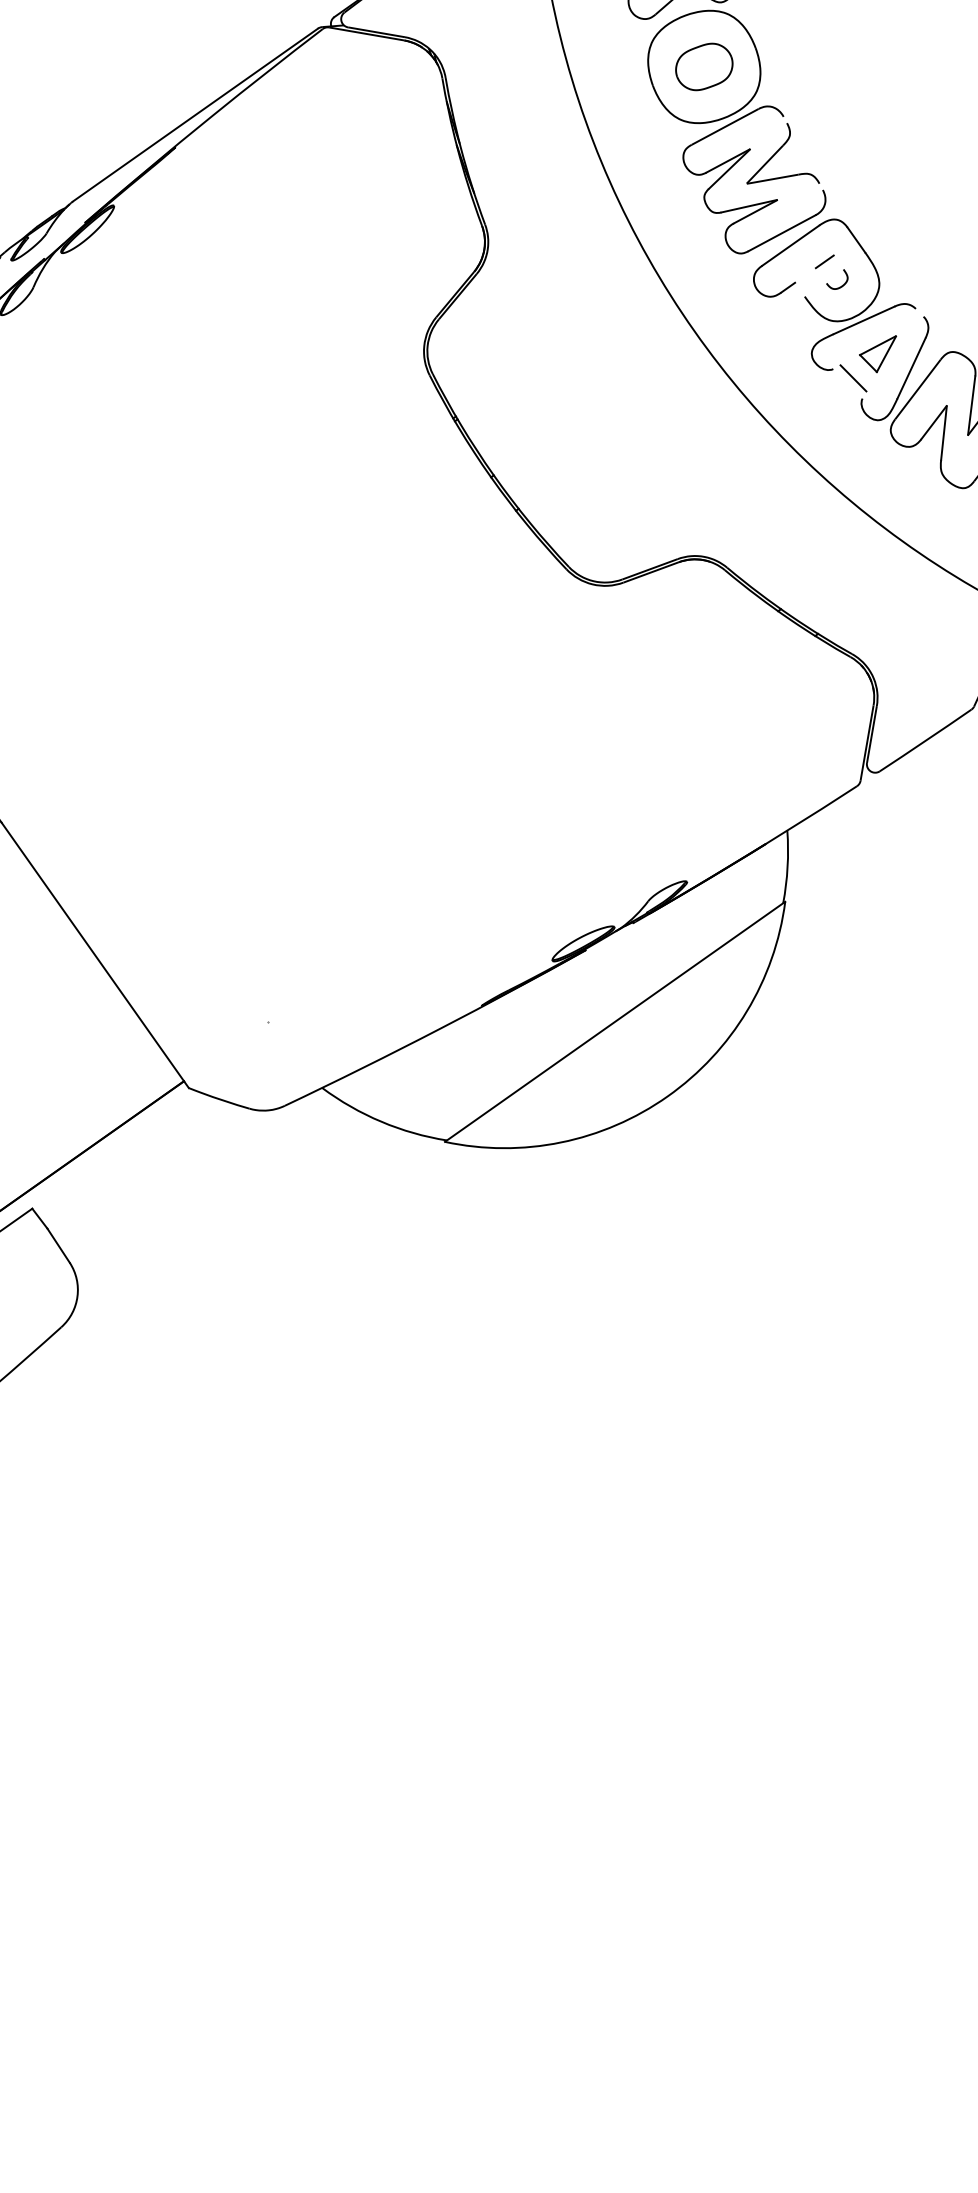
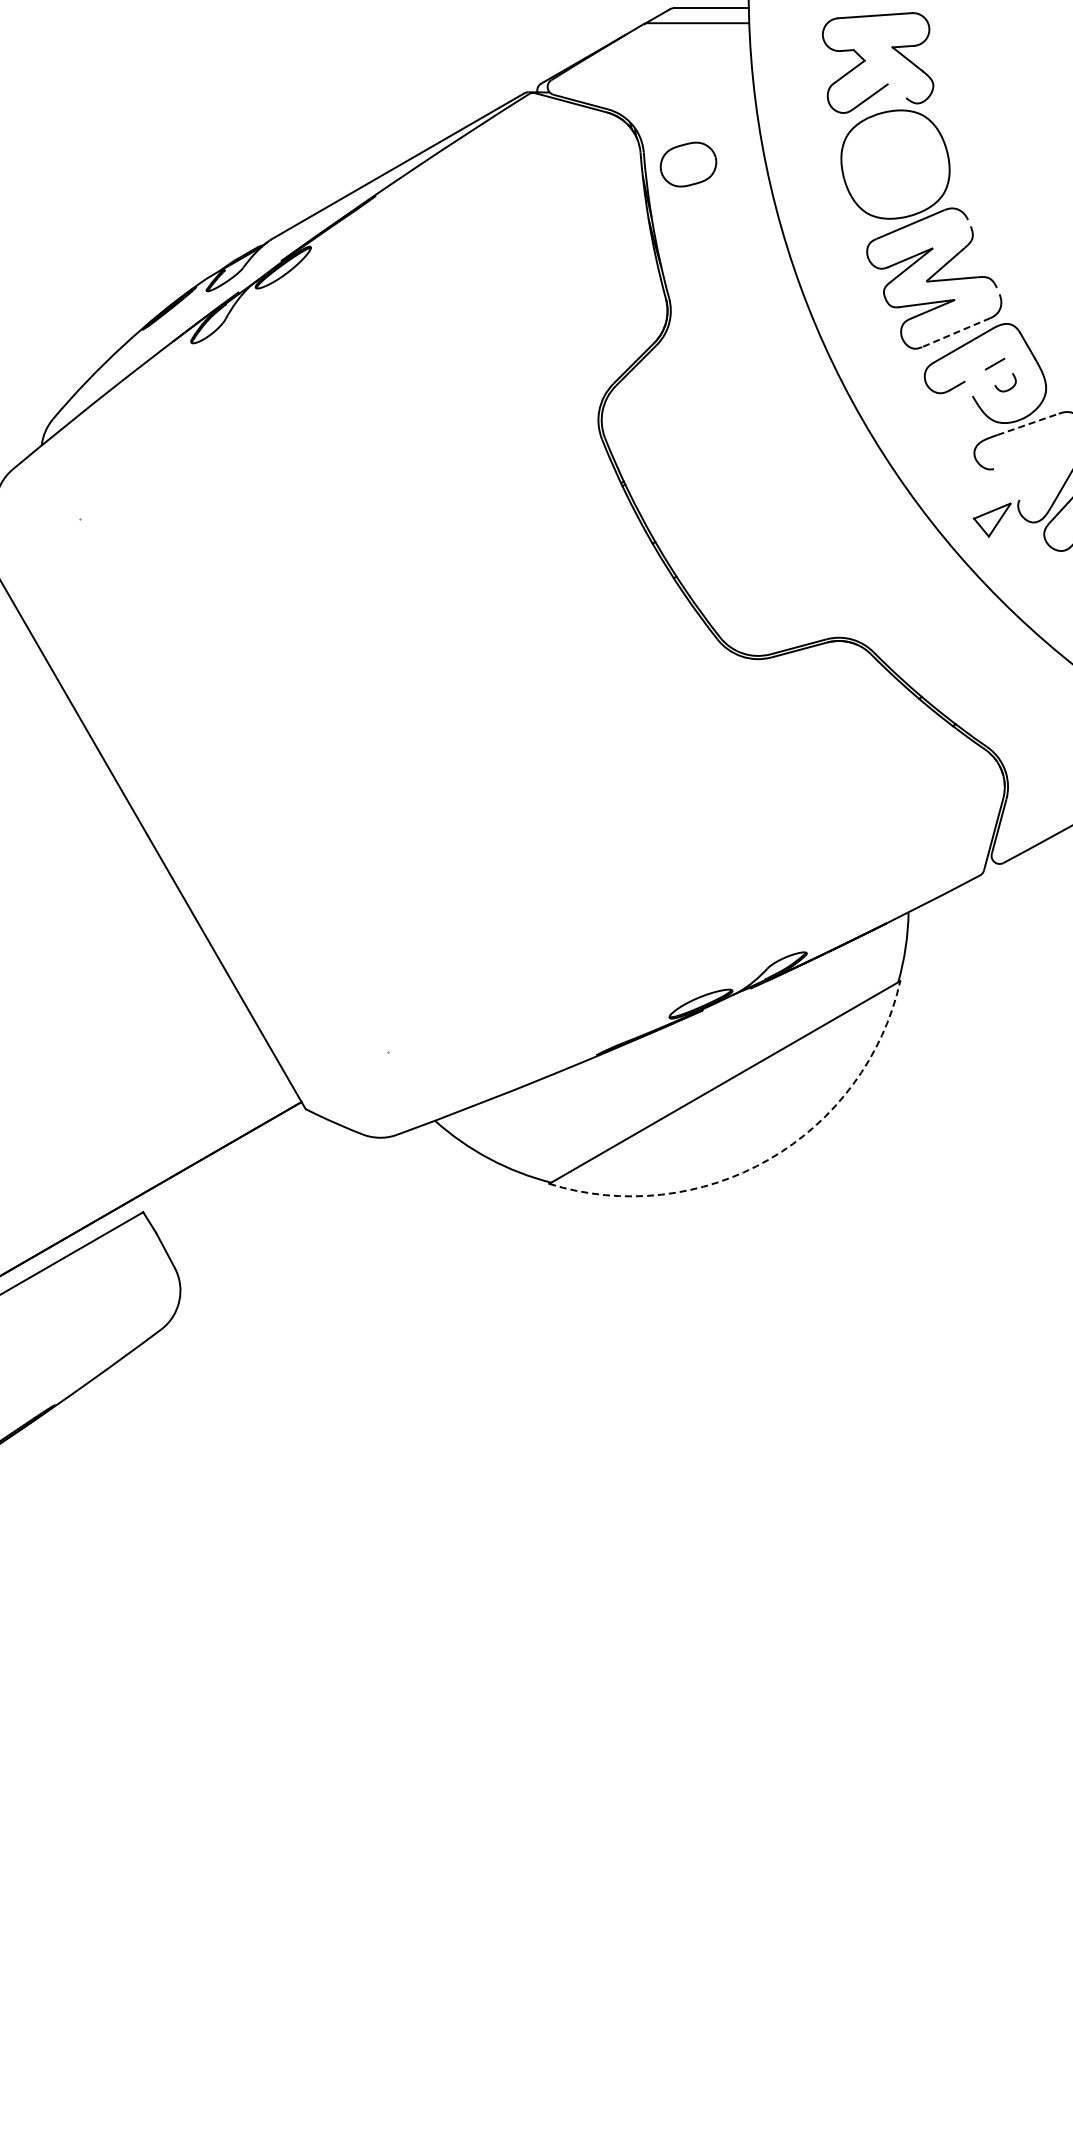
part: (704, 66) -> (688, 164), moved
line: (782, 233) -> (956, 332), solid -> dashed
line: (864, 320) -> (1028, 424), solid -> dashed
part: (878, 354) -> (992, 519), moved
line: (853, 378) -> (1012, 479), removed
arc: (668, 1096) -> (769, 1159), solid -> dashed

